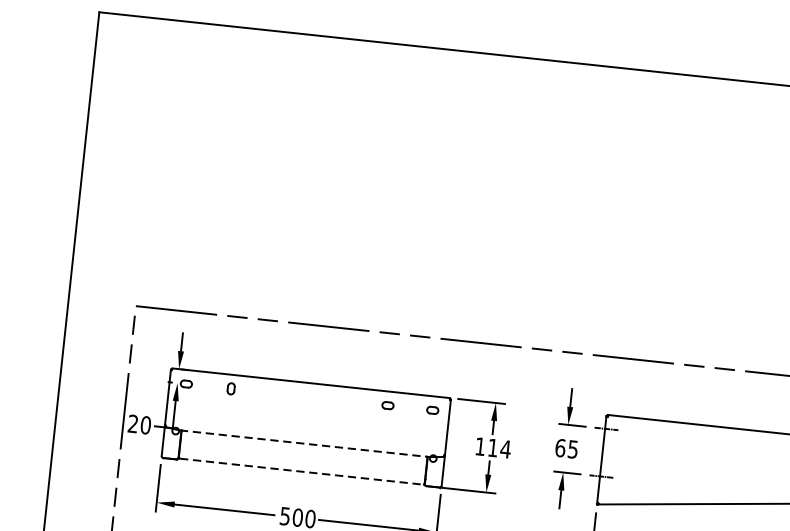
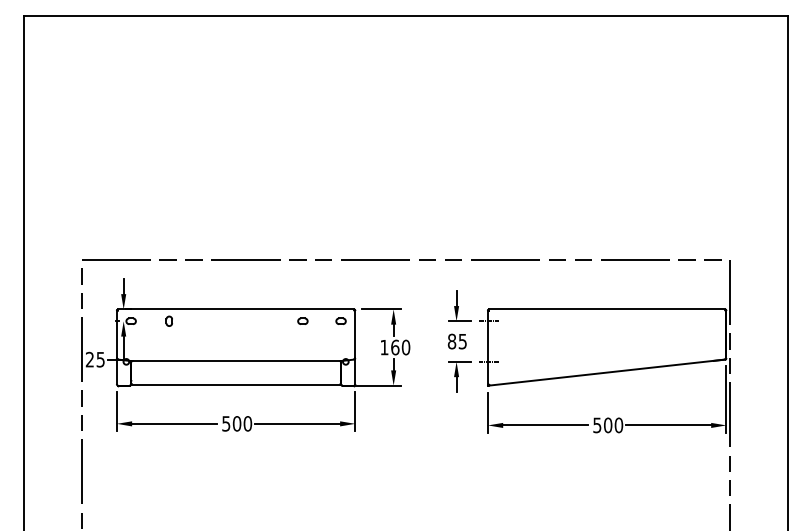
text: (145, 425) -> (100, 359), 20 -> 25
line: (305, 443) -> (236, 360), dashed -> solid
text: (559, 447) -> (451, 341), 65 -> 85
text: (499, 448) -> (400, 347), 114 -> 160
line: (302, 471) -> (236, 384), dashed -> solid

